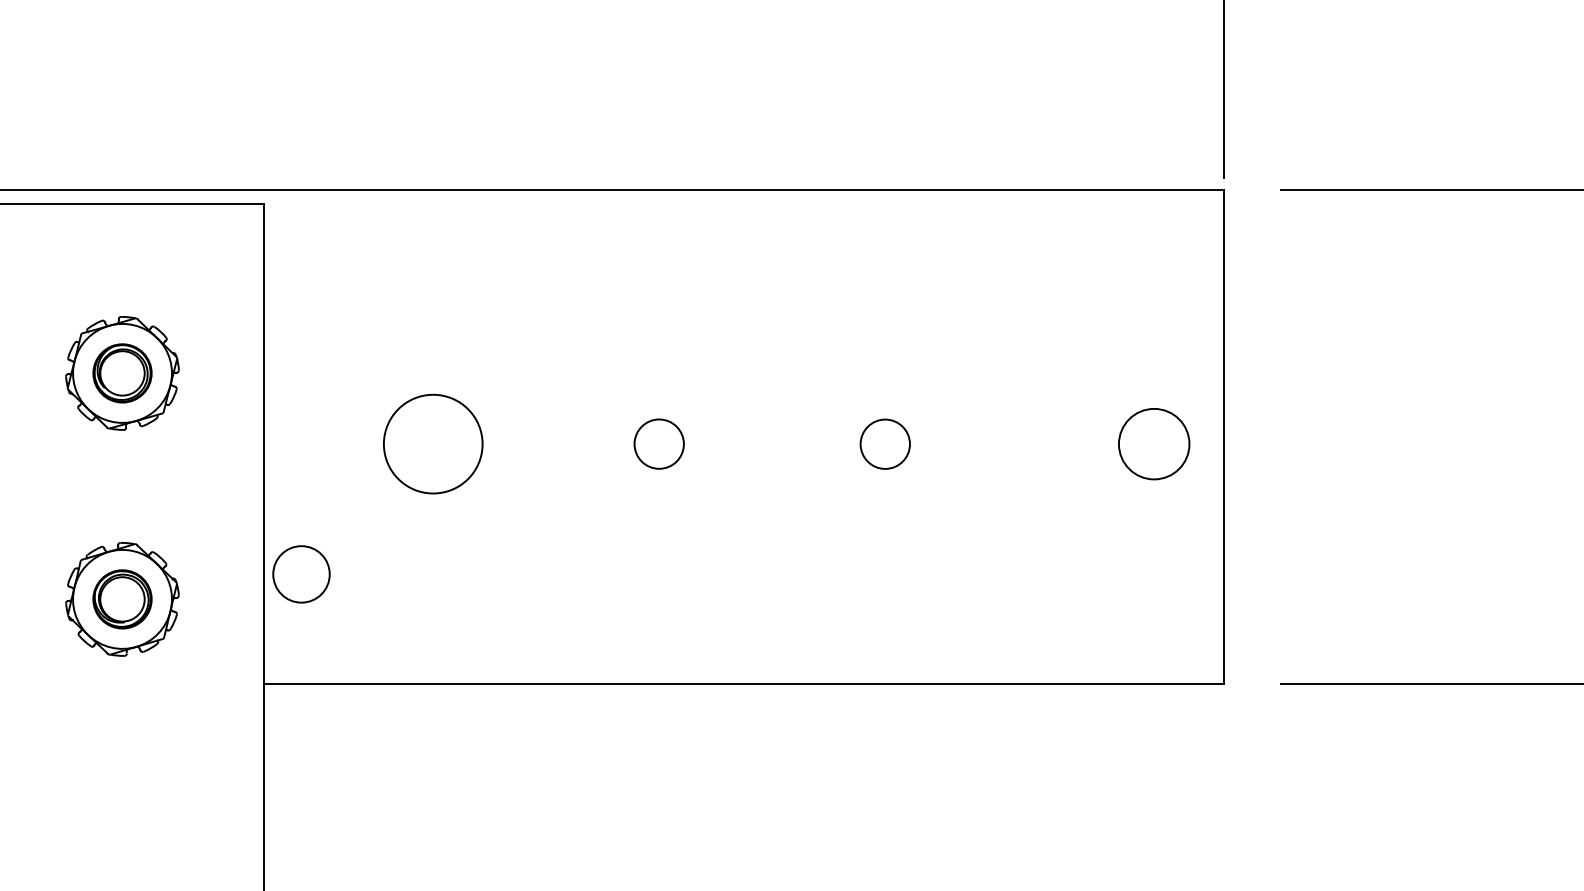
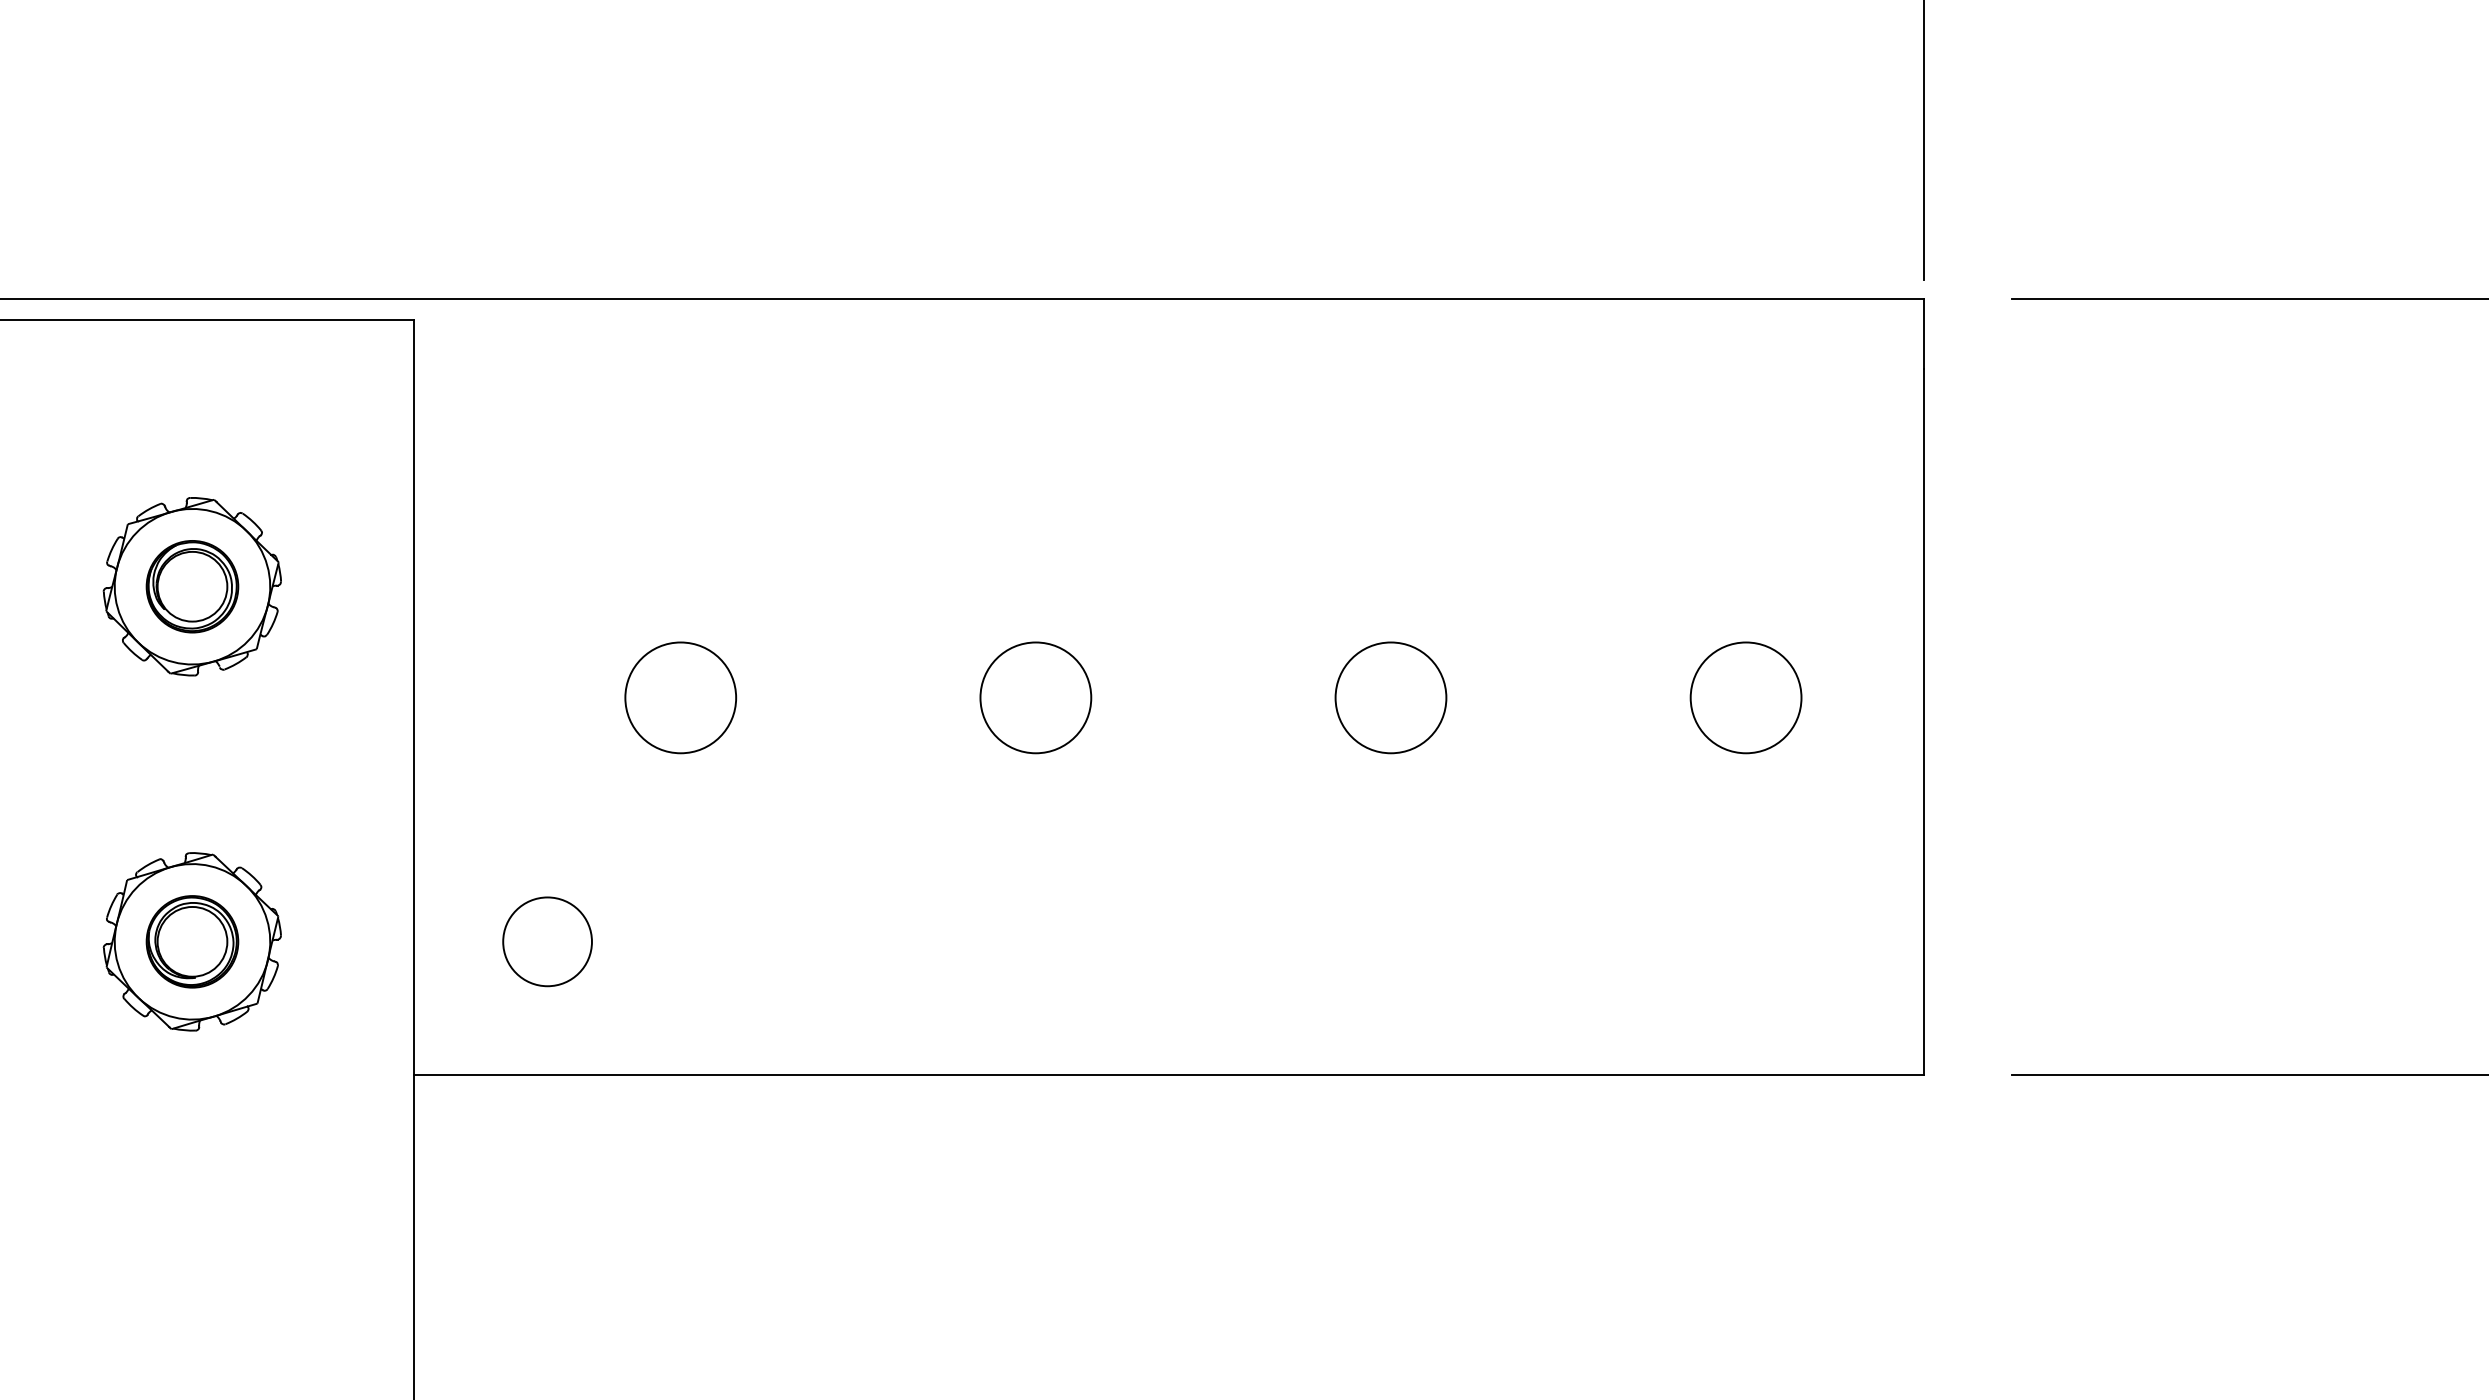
circle: (433, 443) -> (681, 696), size x0.71
circle: (658, 443) -> (1034, 696), size x1.43
circle: (885, 444) -> (1391, 698), size x1.43
circle: (1154, 444) -> (1746, 698), moved
circle: (301, 574) -> (547, 941), moved

